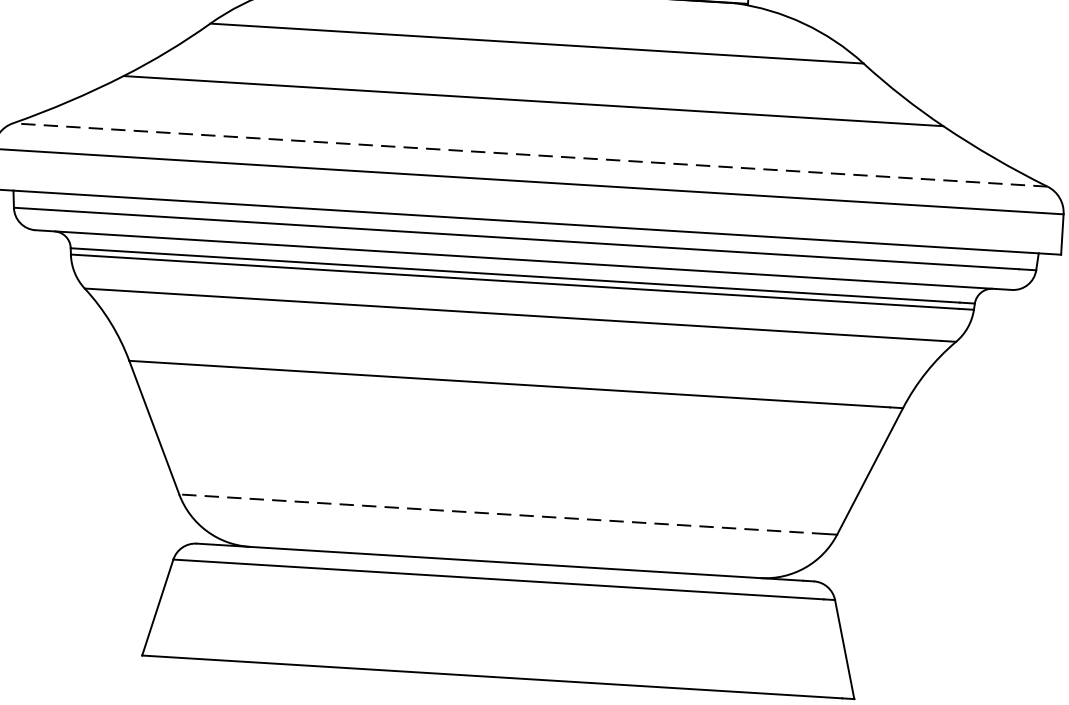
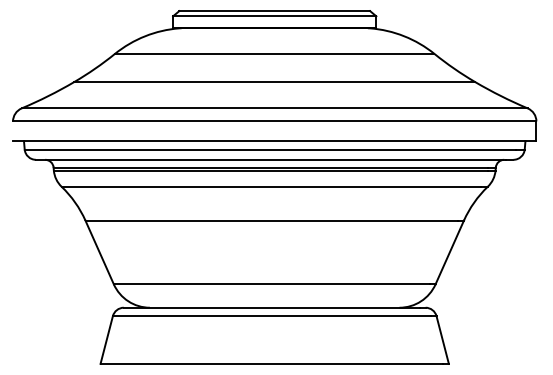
line: (529, 155) -> (274, 108), dashed -> solid
line: (501, 514) -> (271, 284), dashed -> solid

